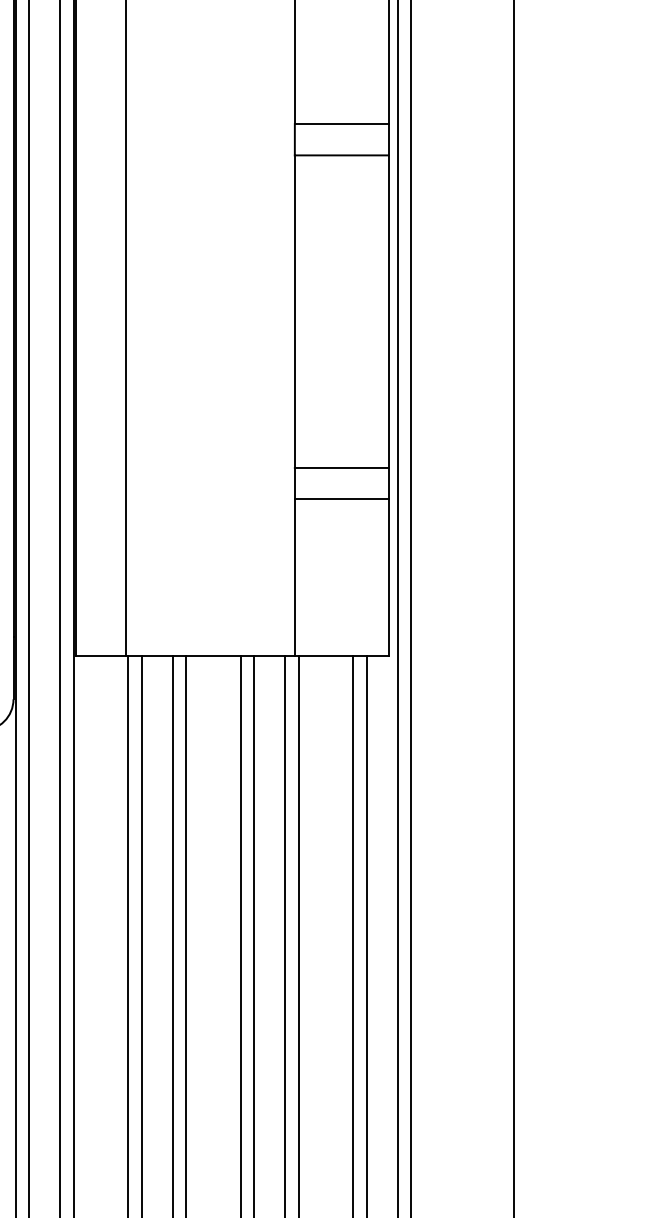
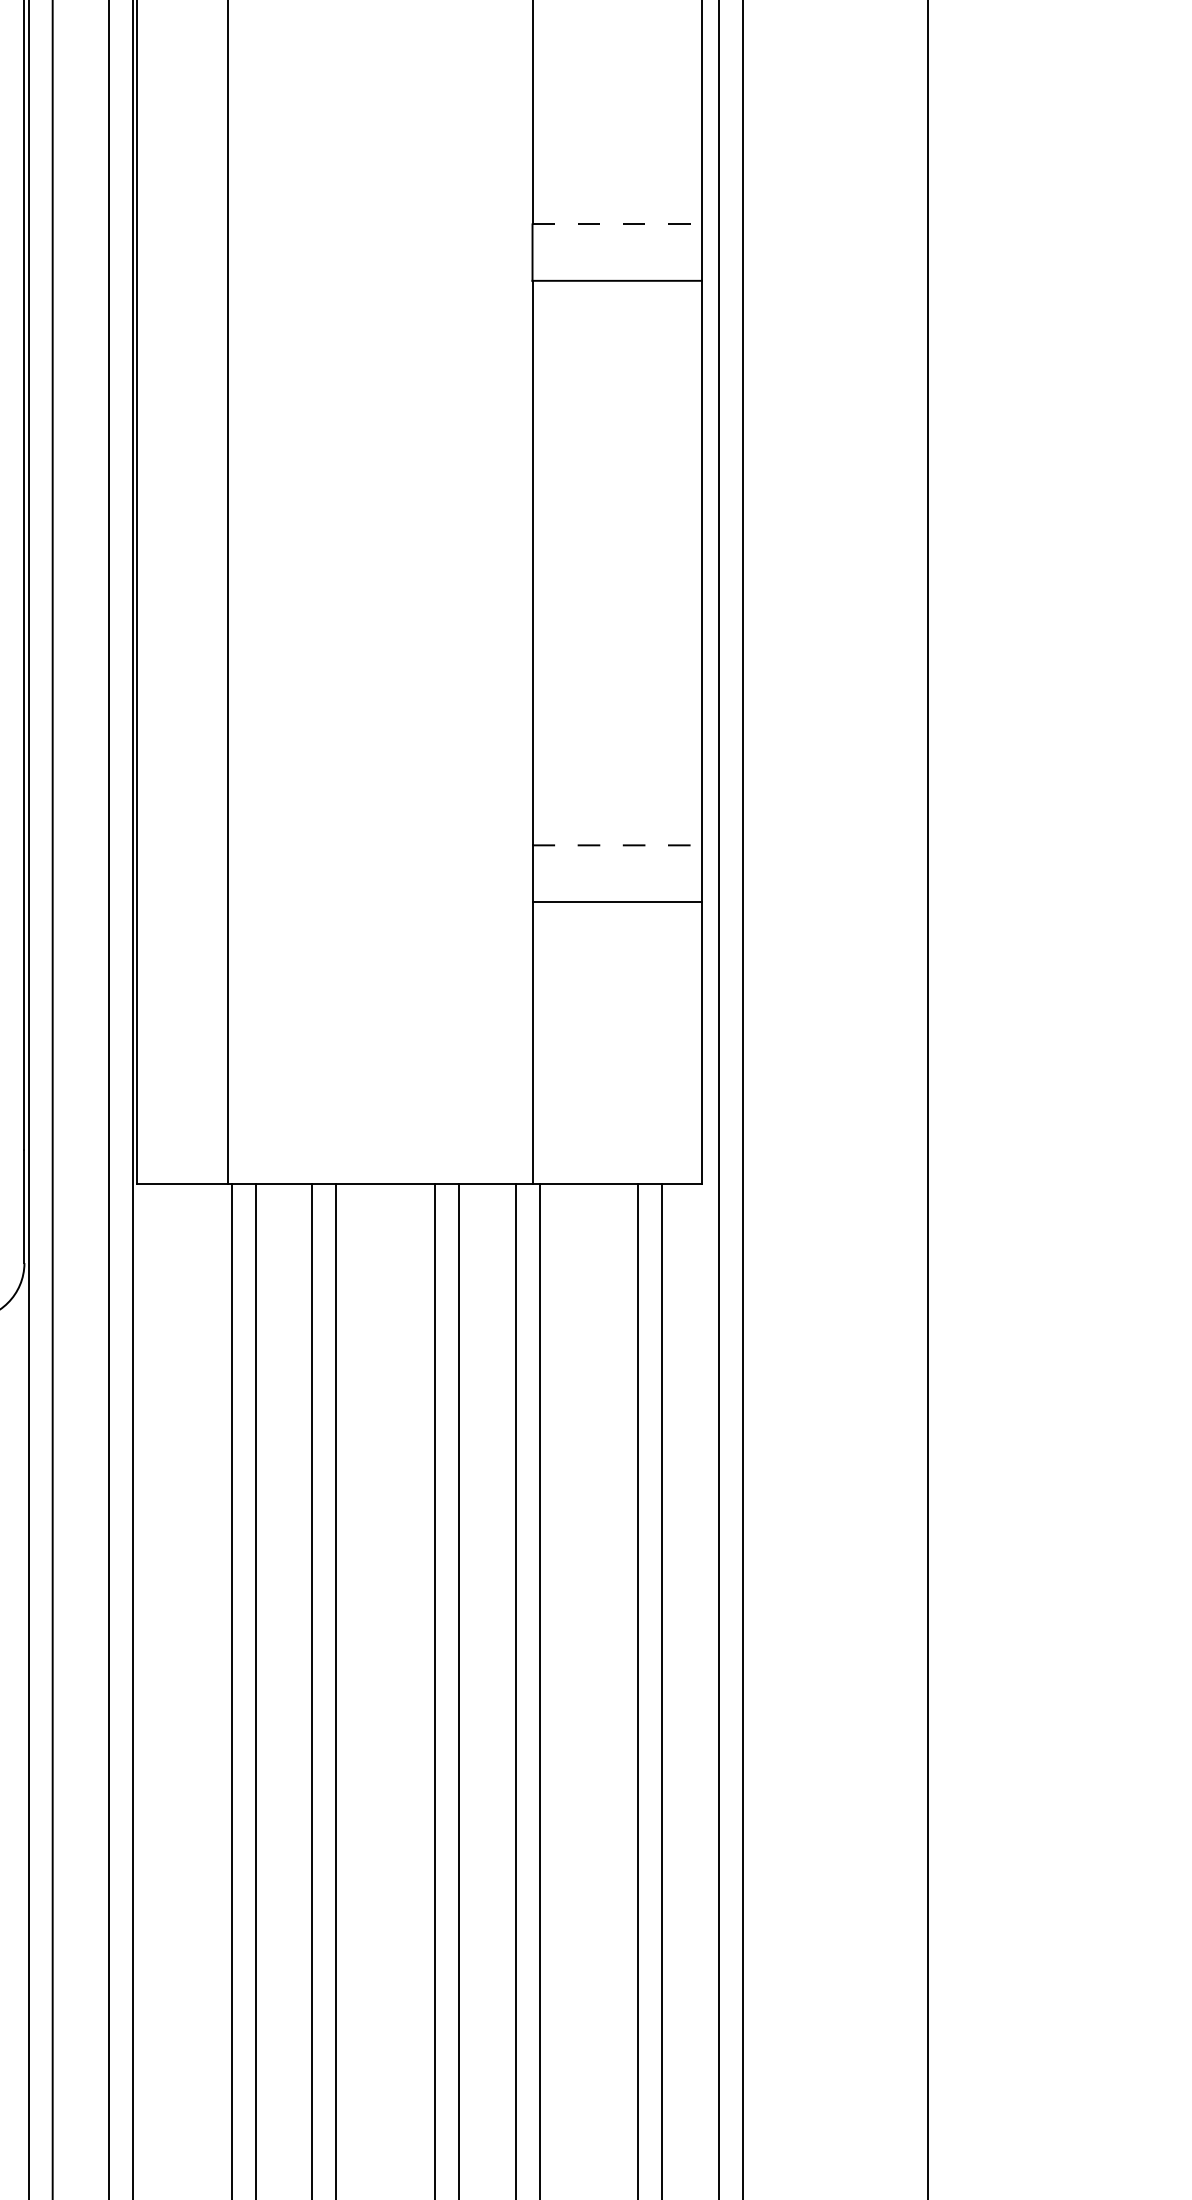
line: (341, 124) -> (616, 225), solid -> dashed
line: (341, 467) -> (616, 844), solid -> dashed

